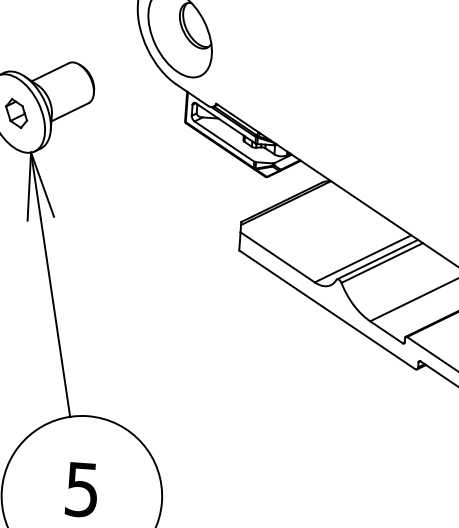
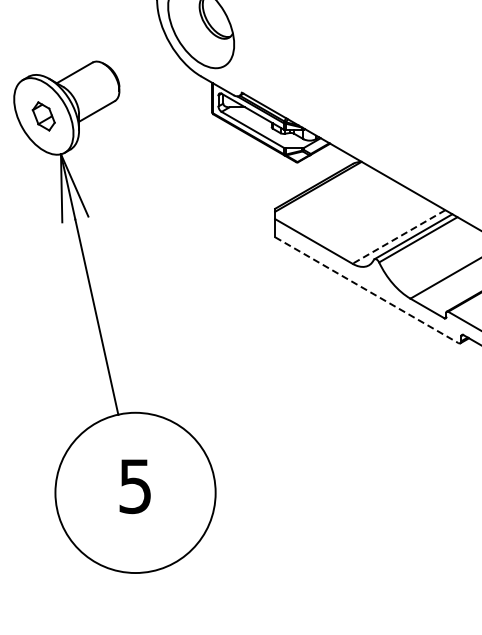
line: (362, 258) -> (398, 236), solid -> dashed
line: (326, 310) -> (366, 290), solid -> dashed

